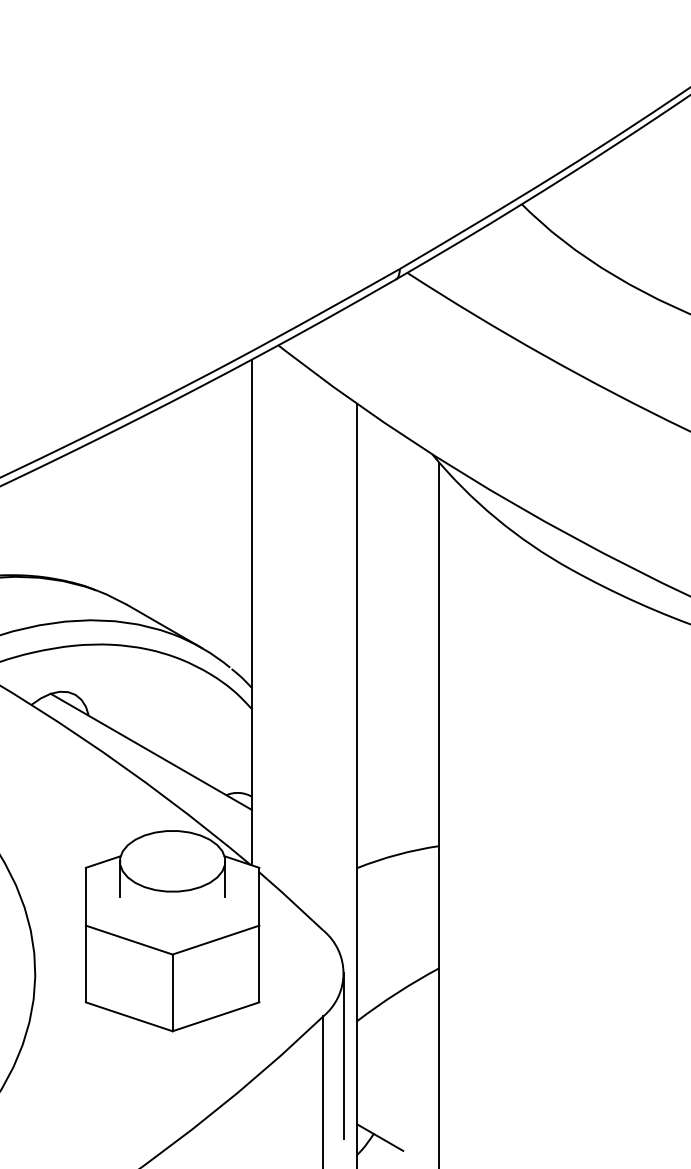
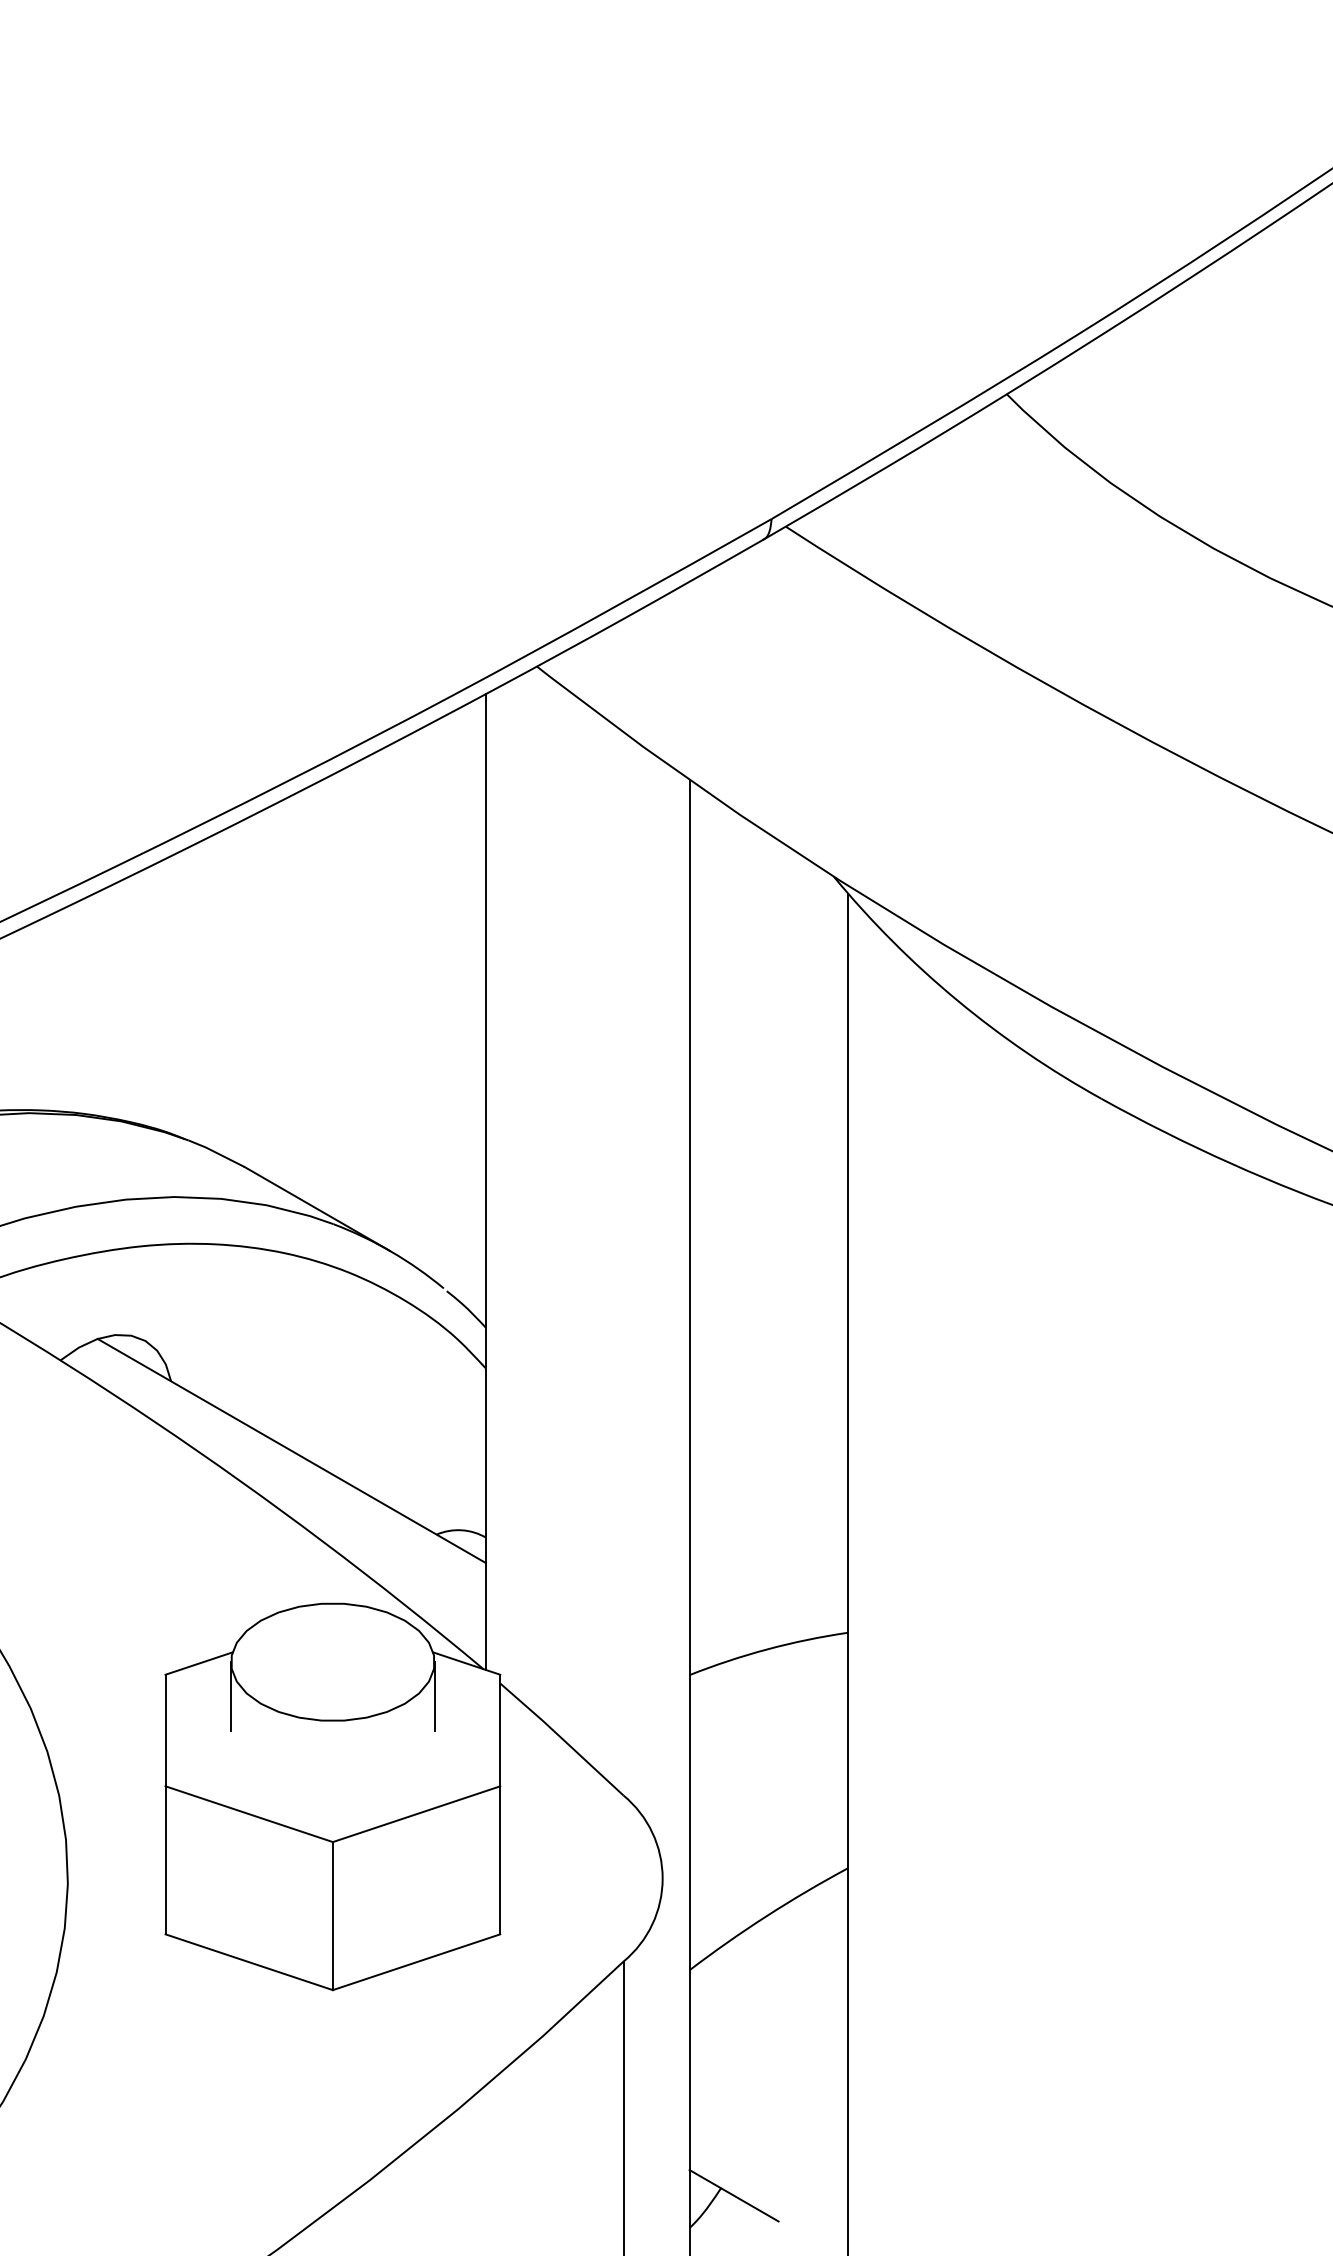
line: (343, 1055) -> (662, 2036), removed

